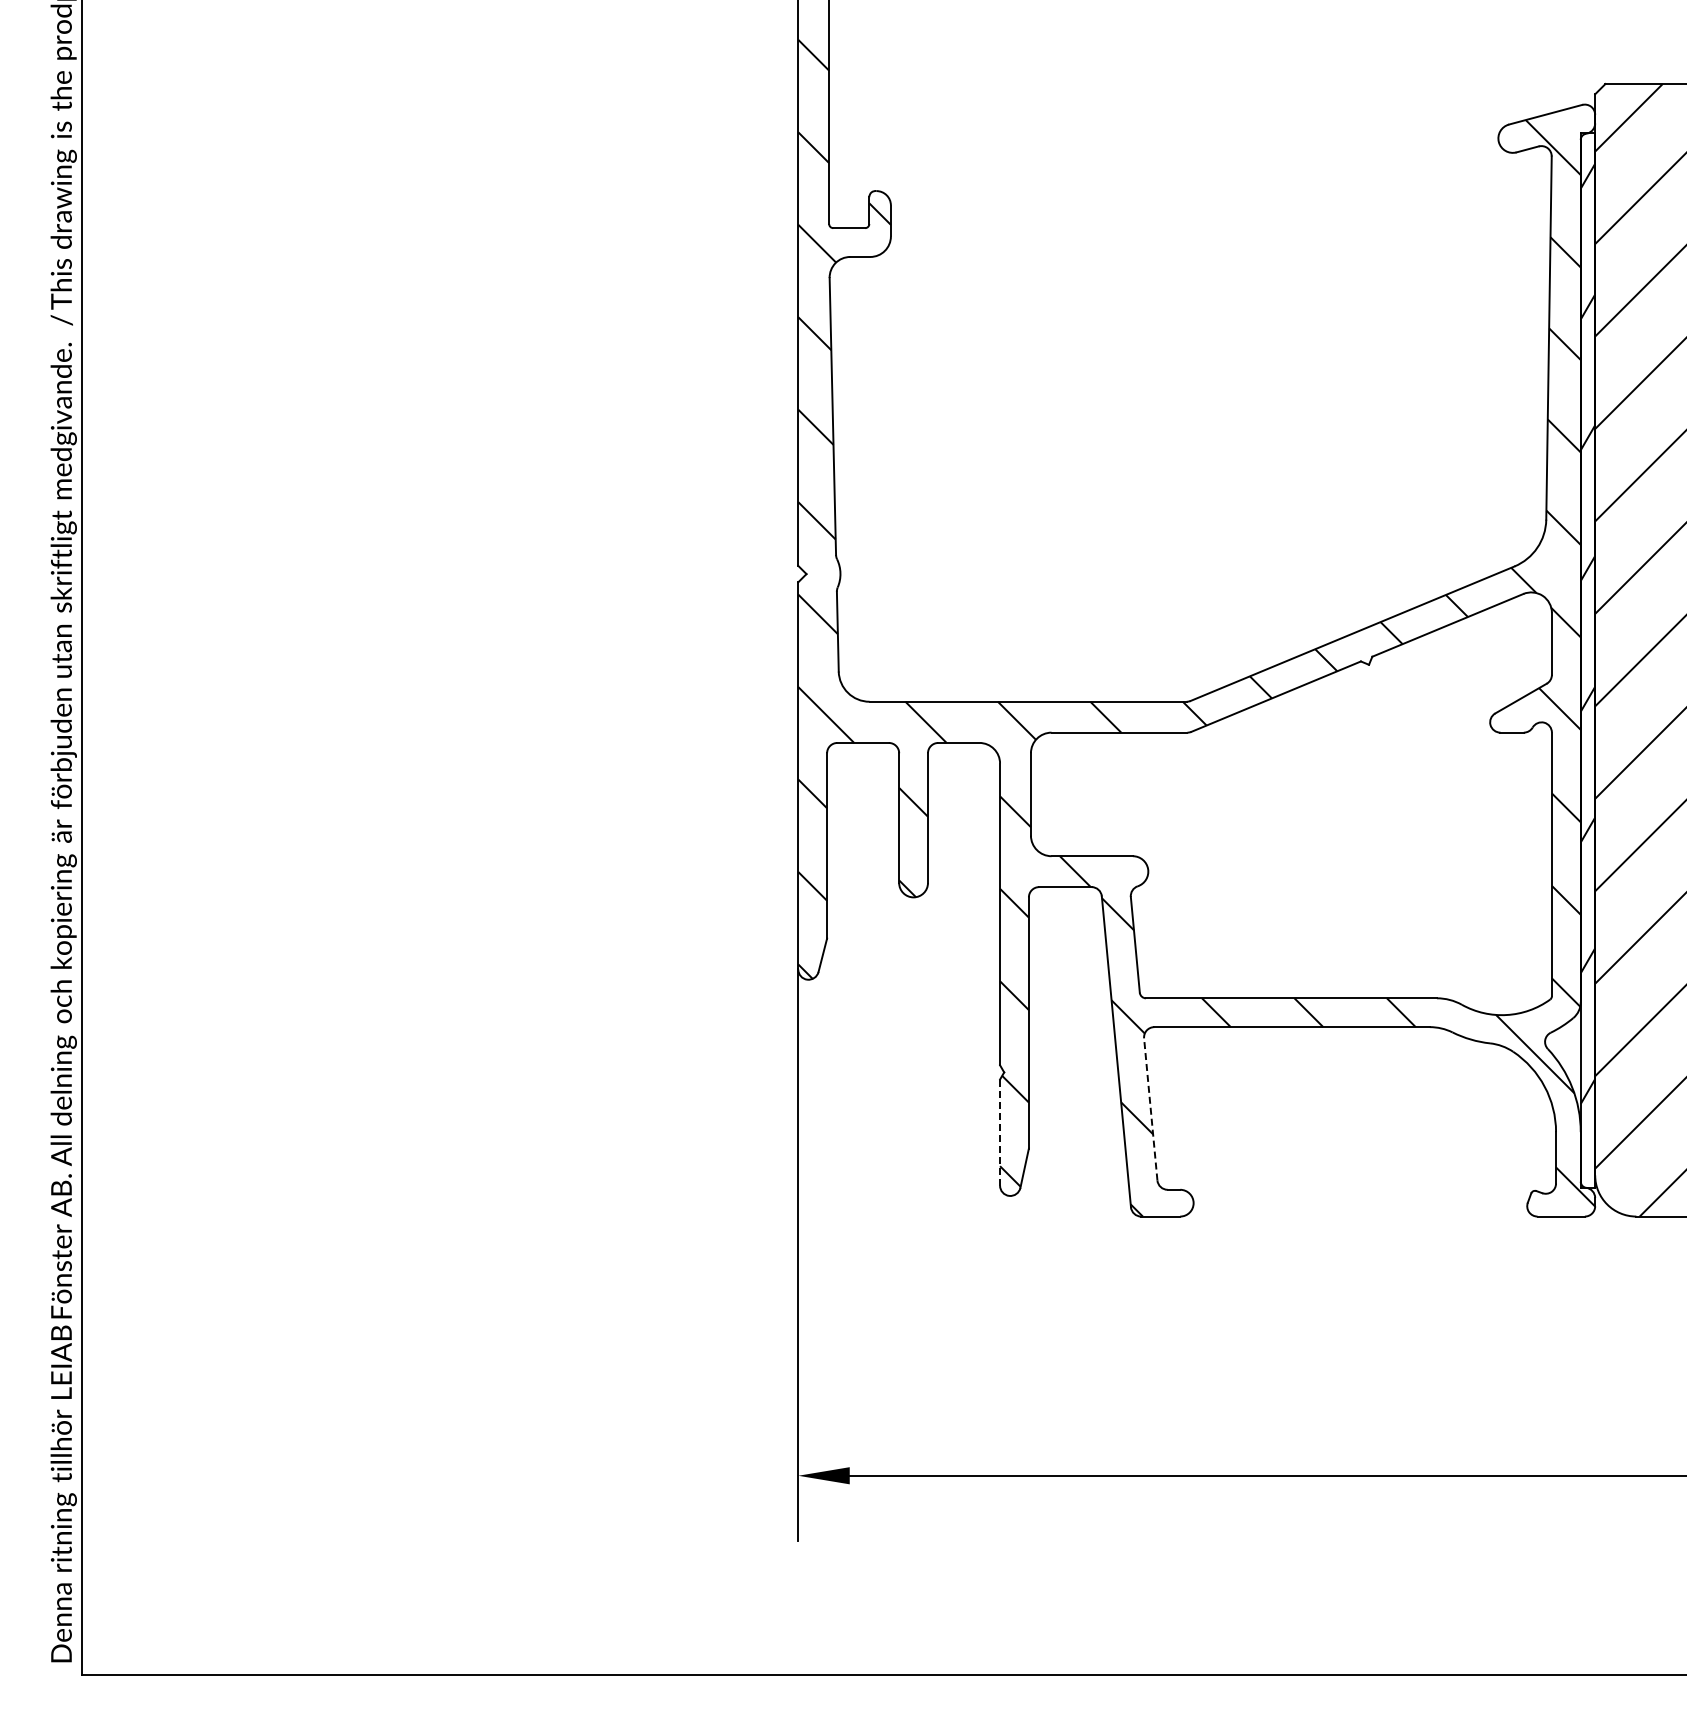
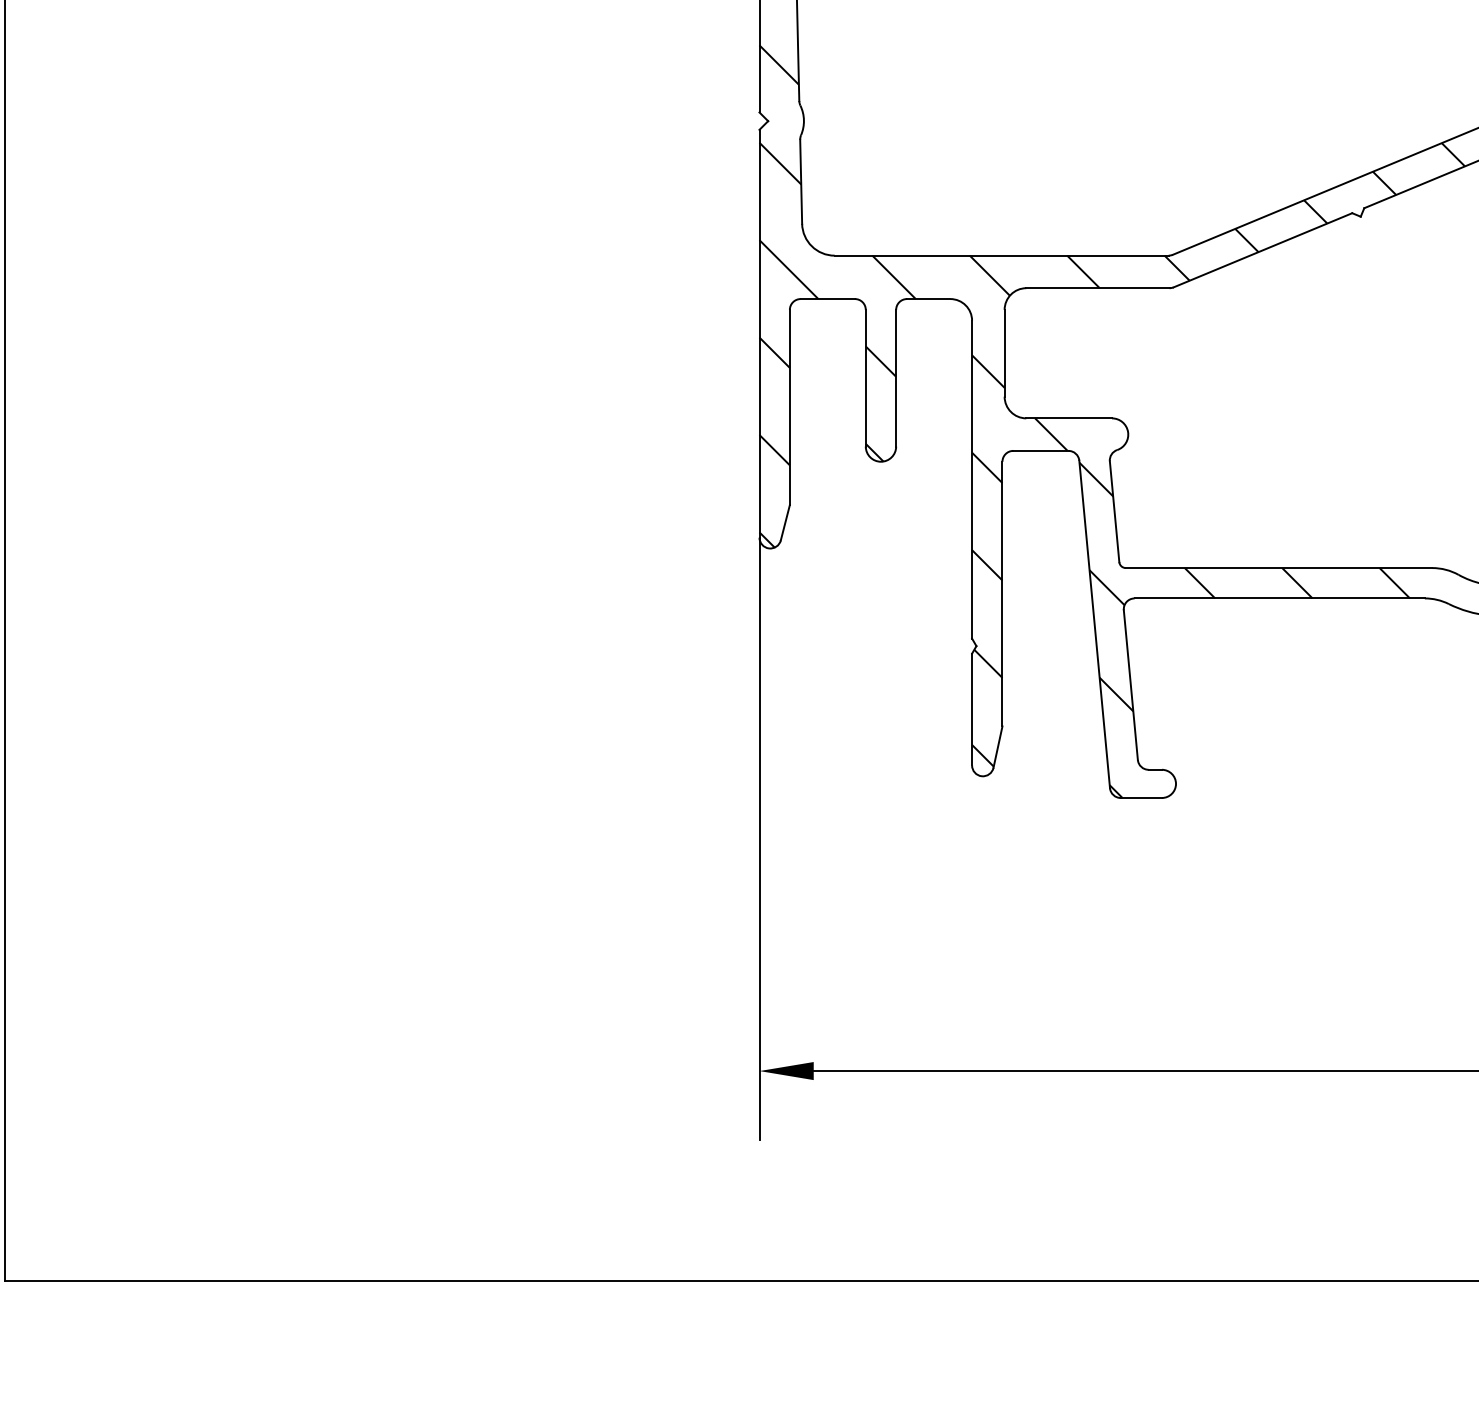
line: (1150, 1108) -> (1130, 684), dashed -> solid
line: (1000, 1133) -> (972, 710), dashed -> solid

